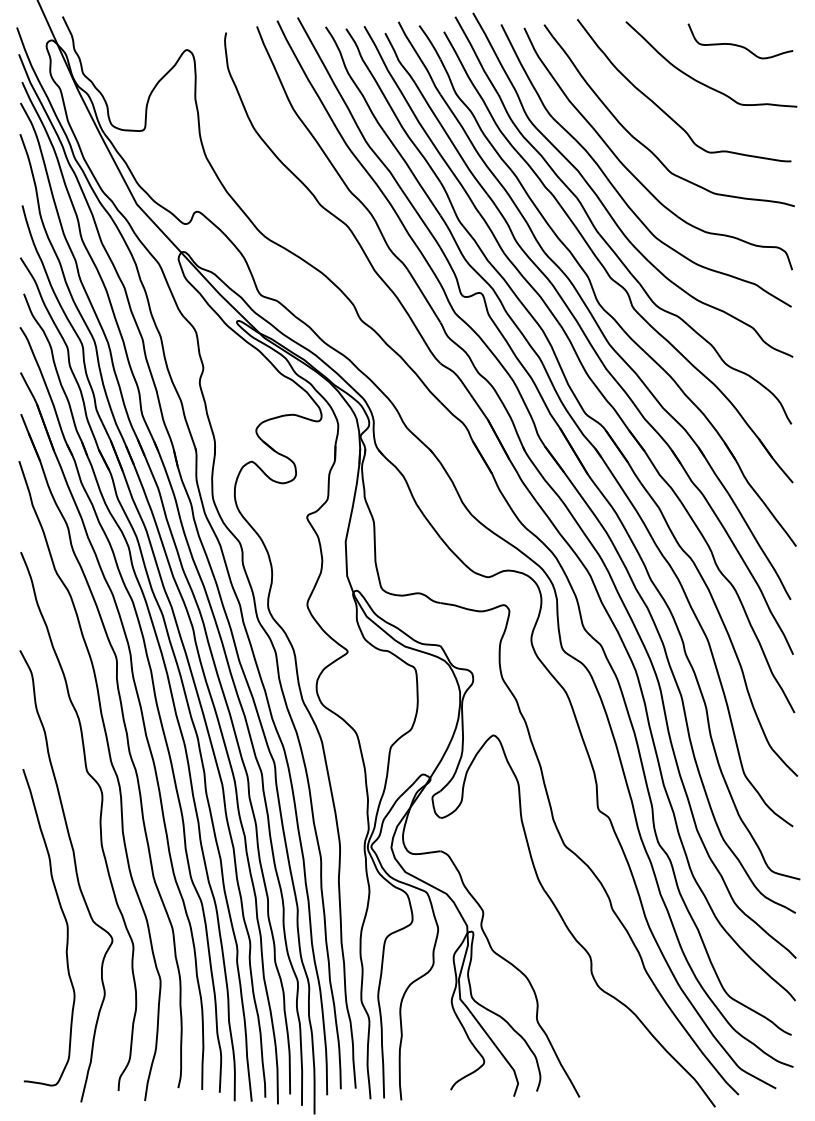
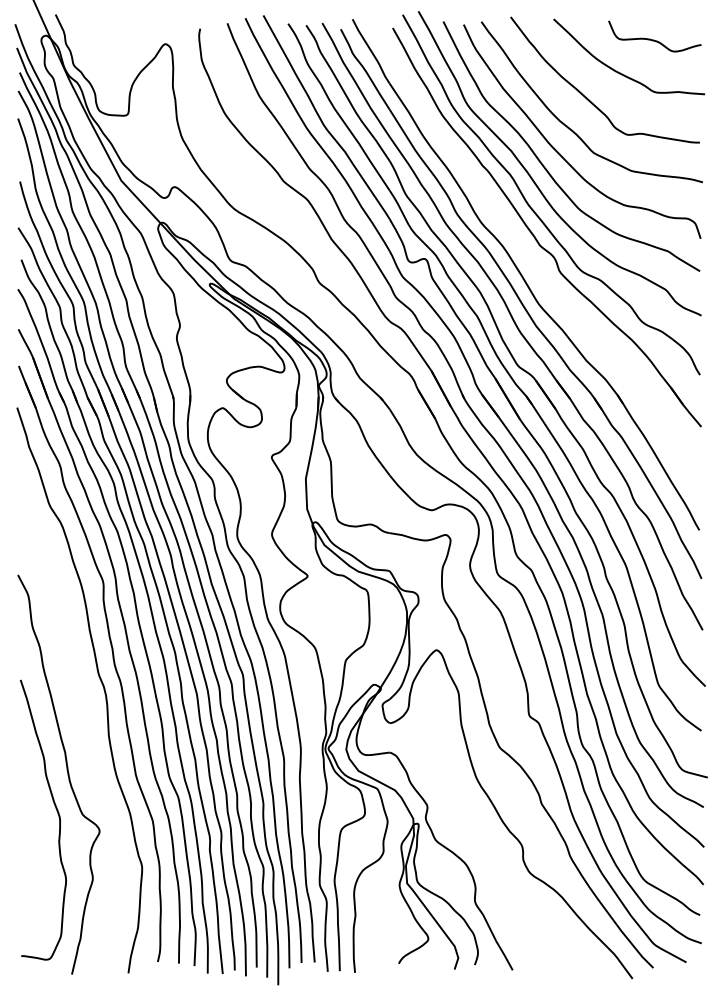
part: (594, 289) -> (525, 255), removed
curve: (99, 821) -> (88, 726), removed

